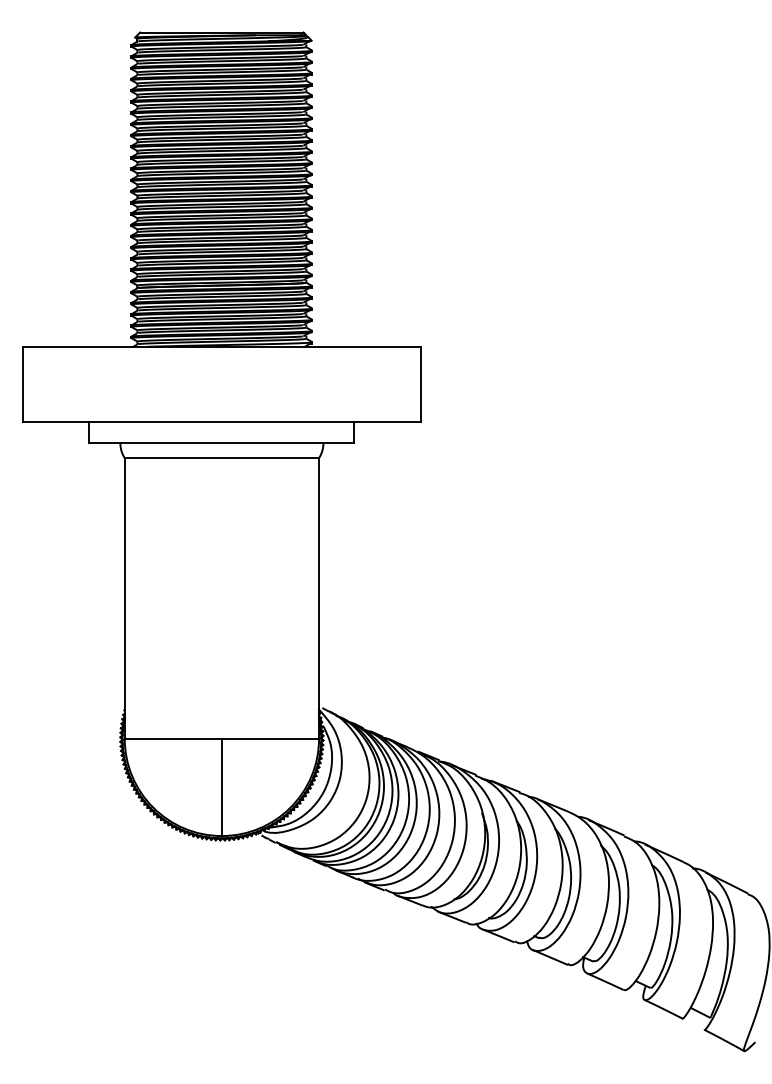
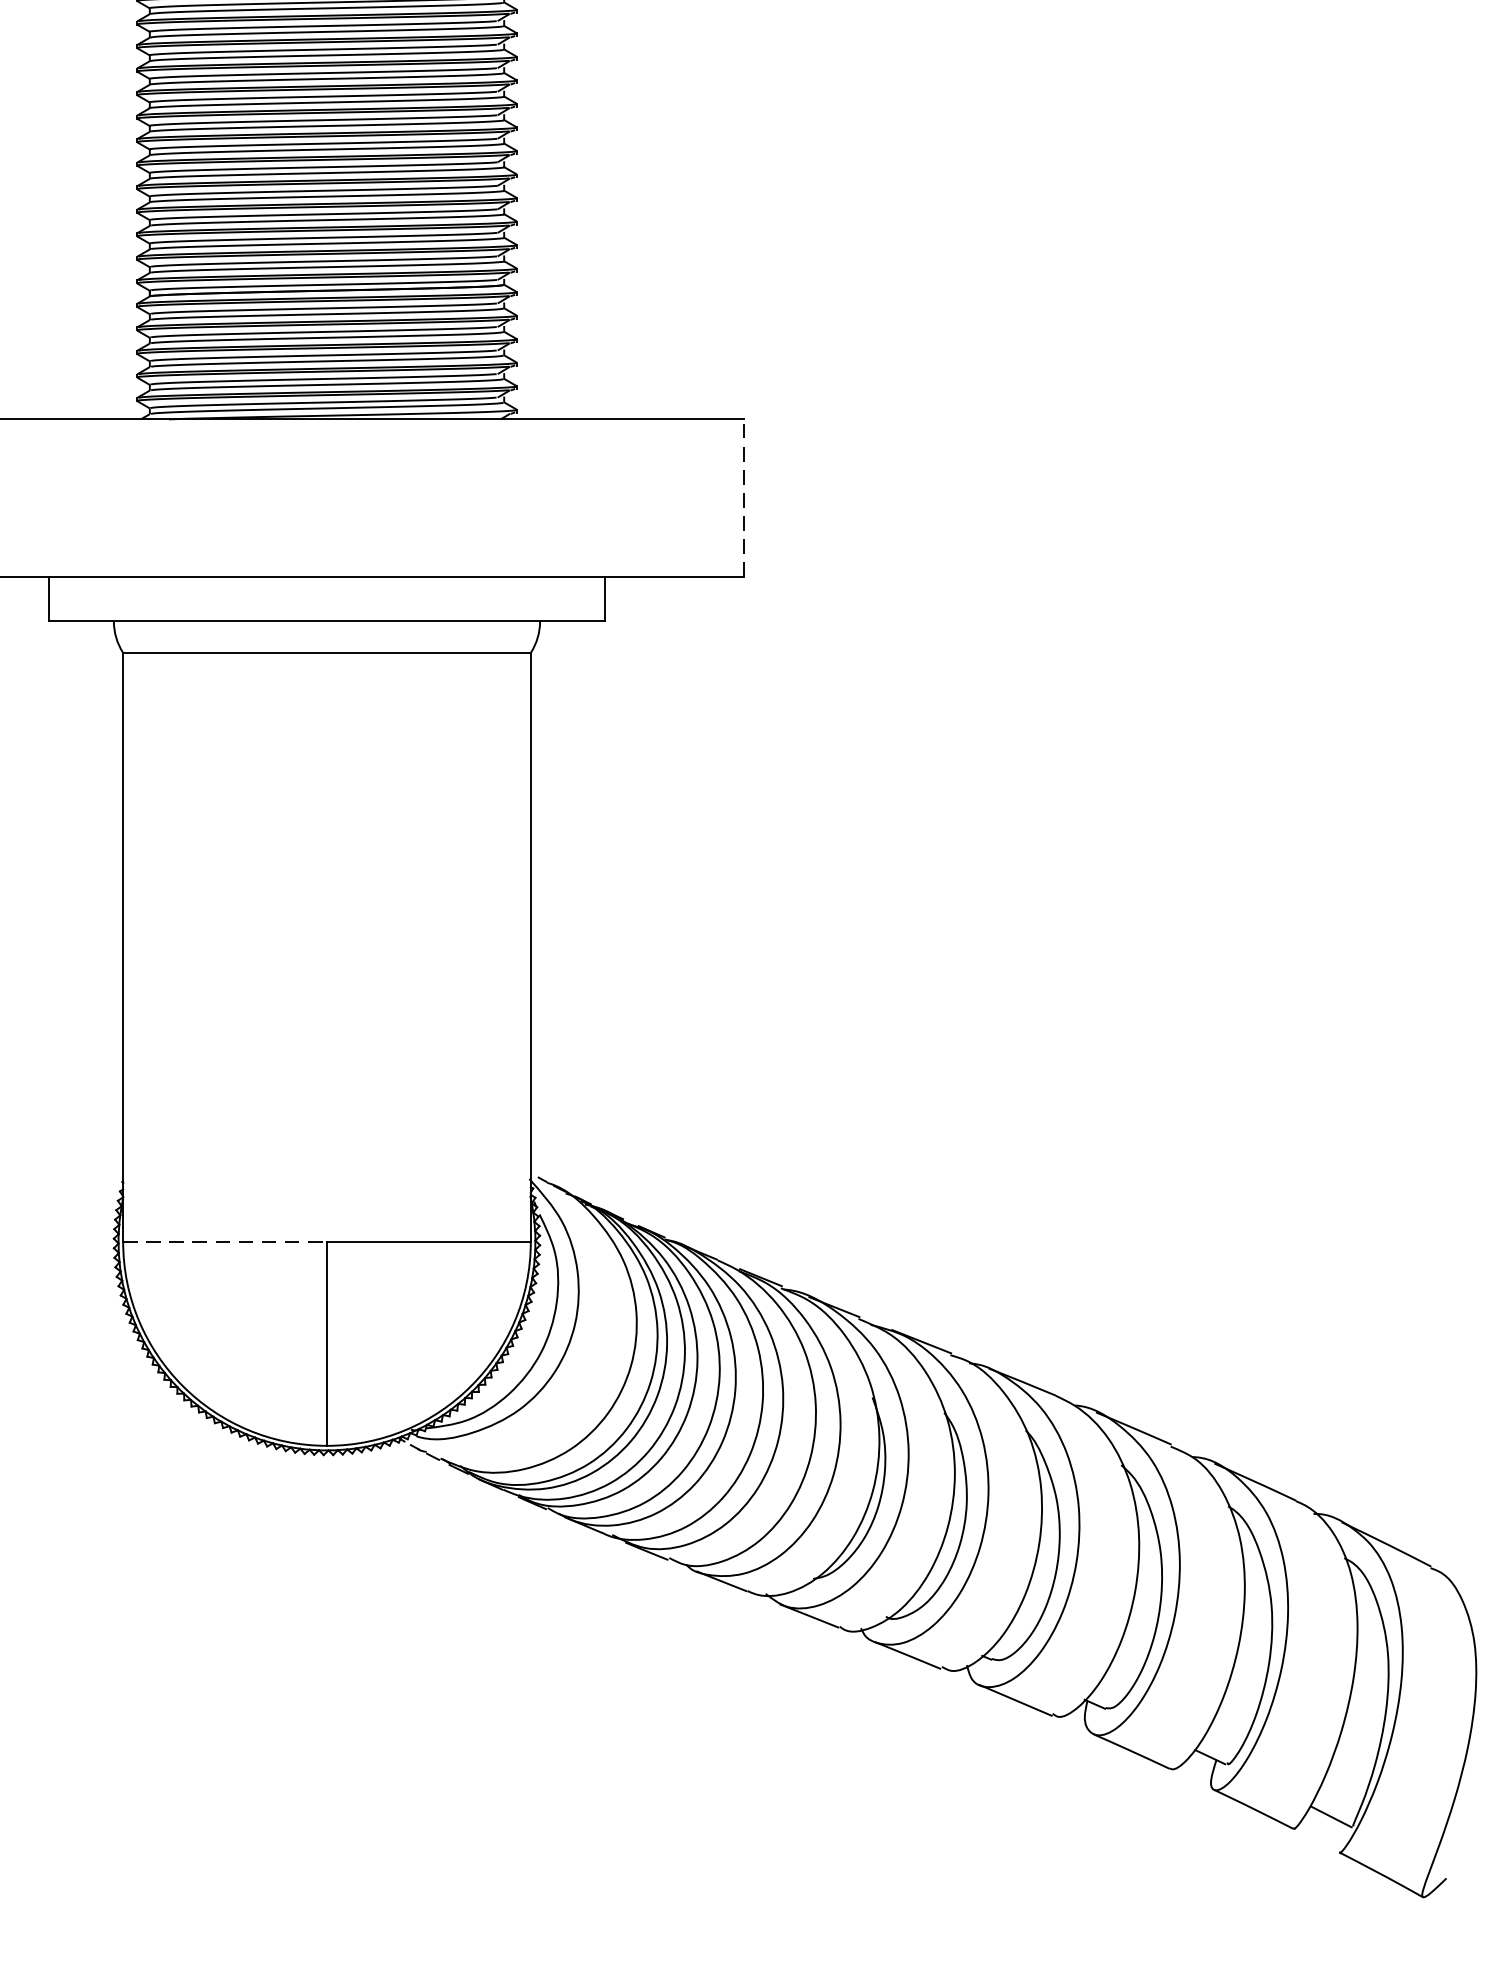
line: (420, 384) -> (743, 498), solid -> dashed
line: (173, 738) -> (225, 1241), solid -> dashed

